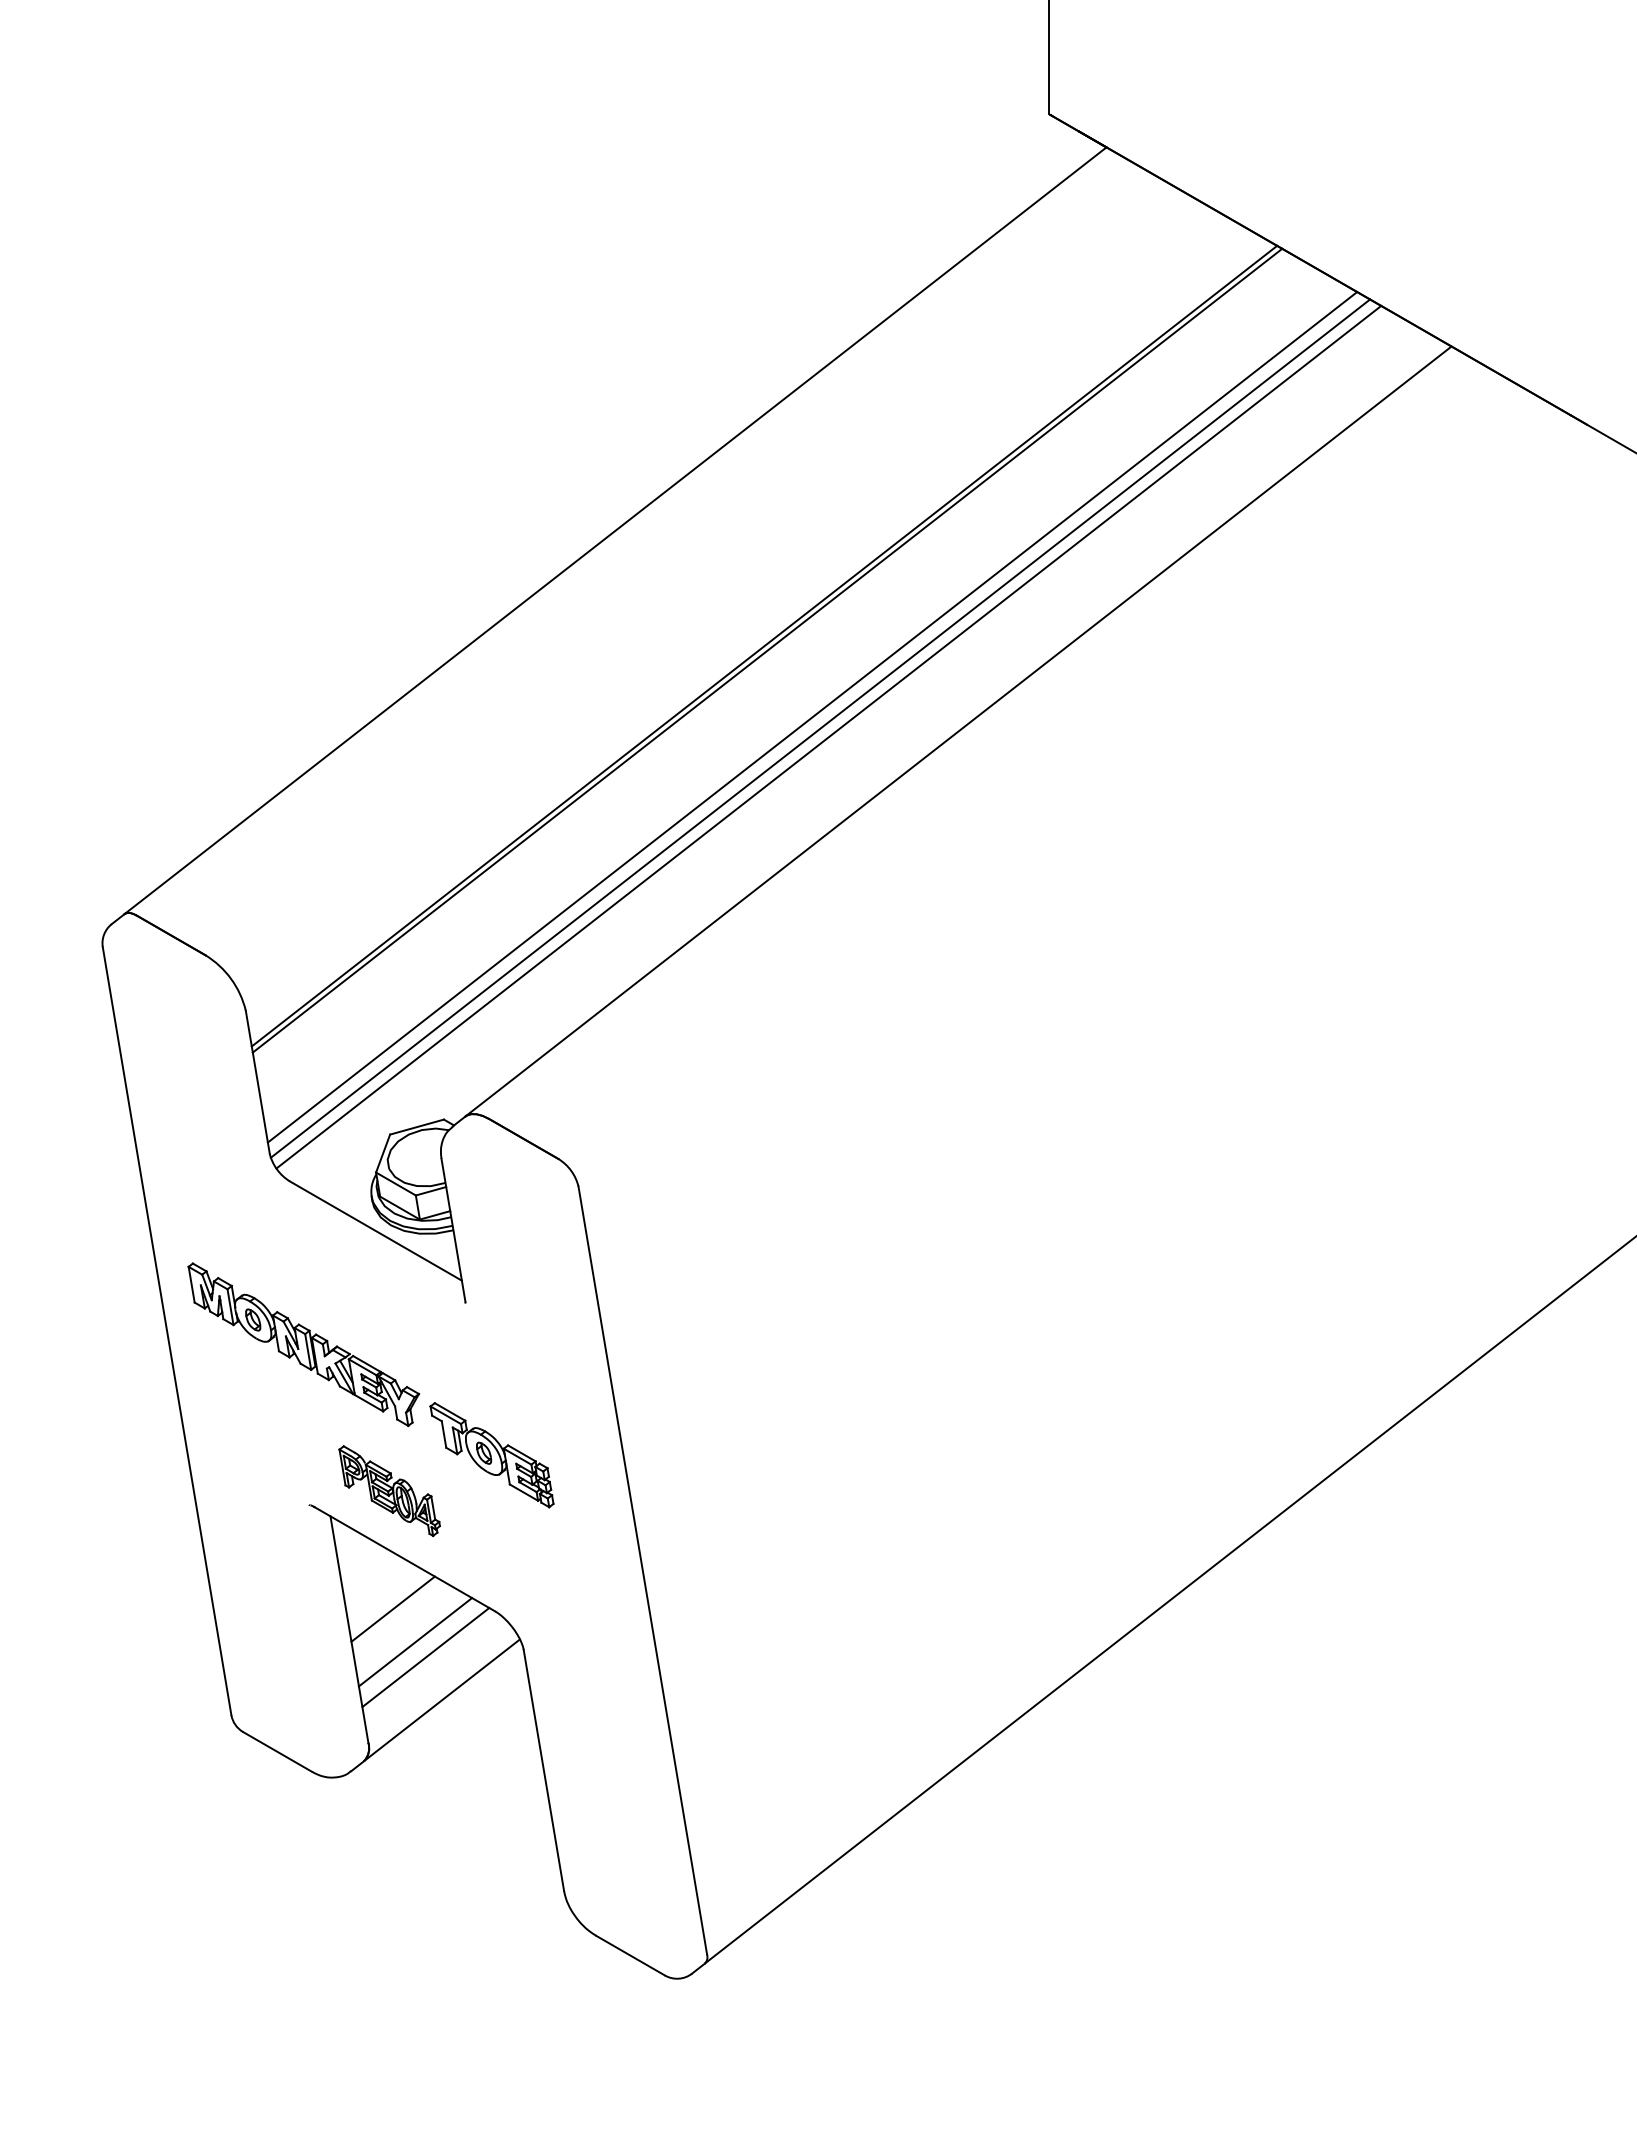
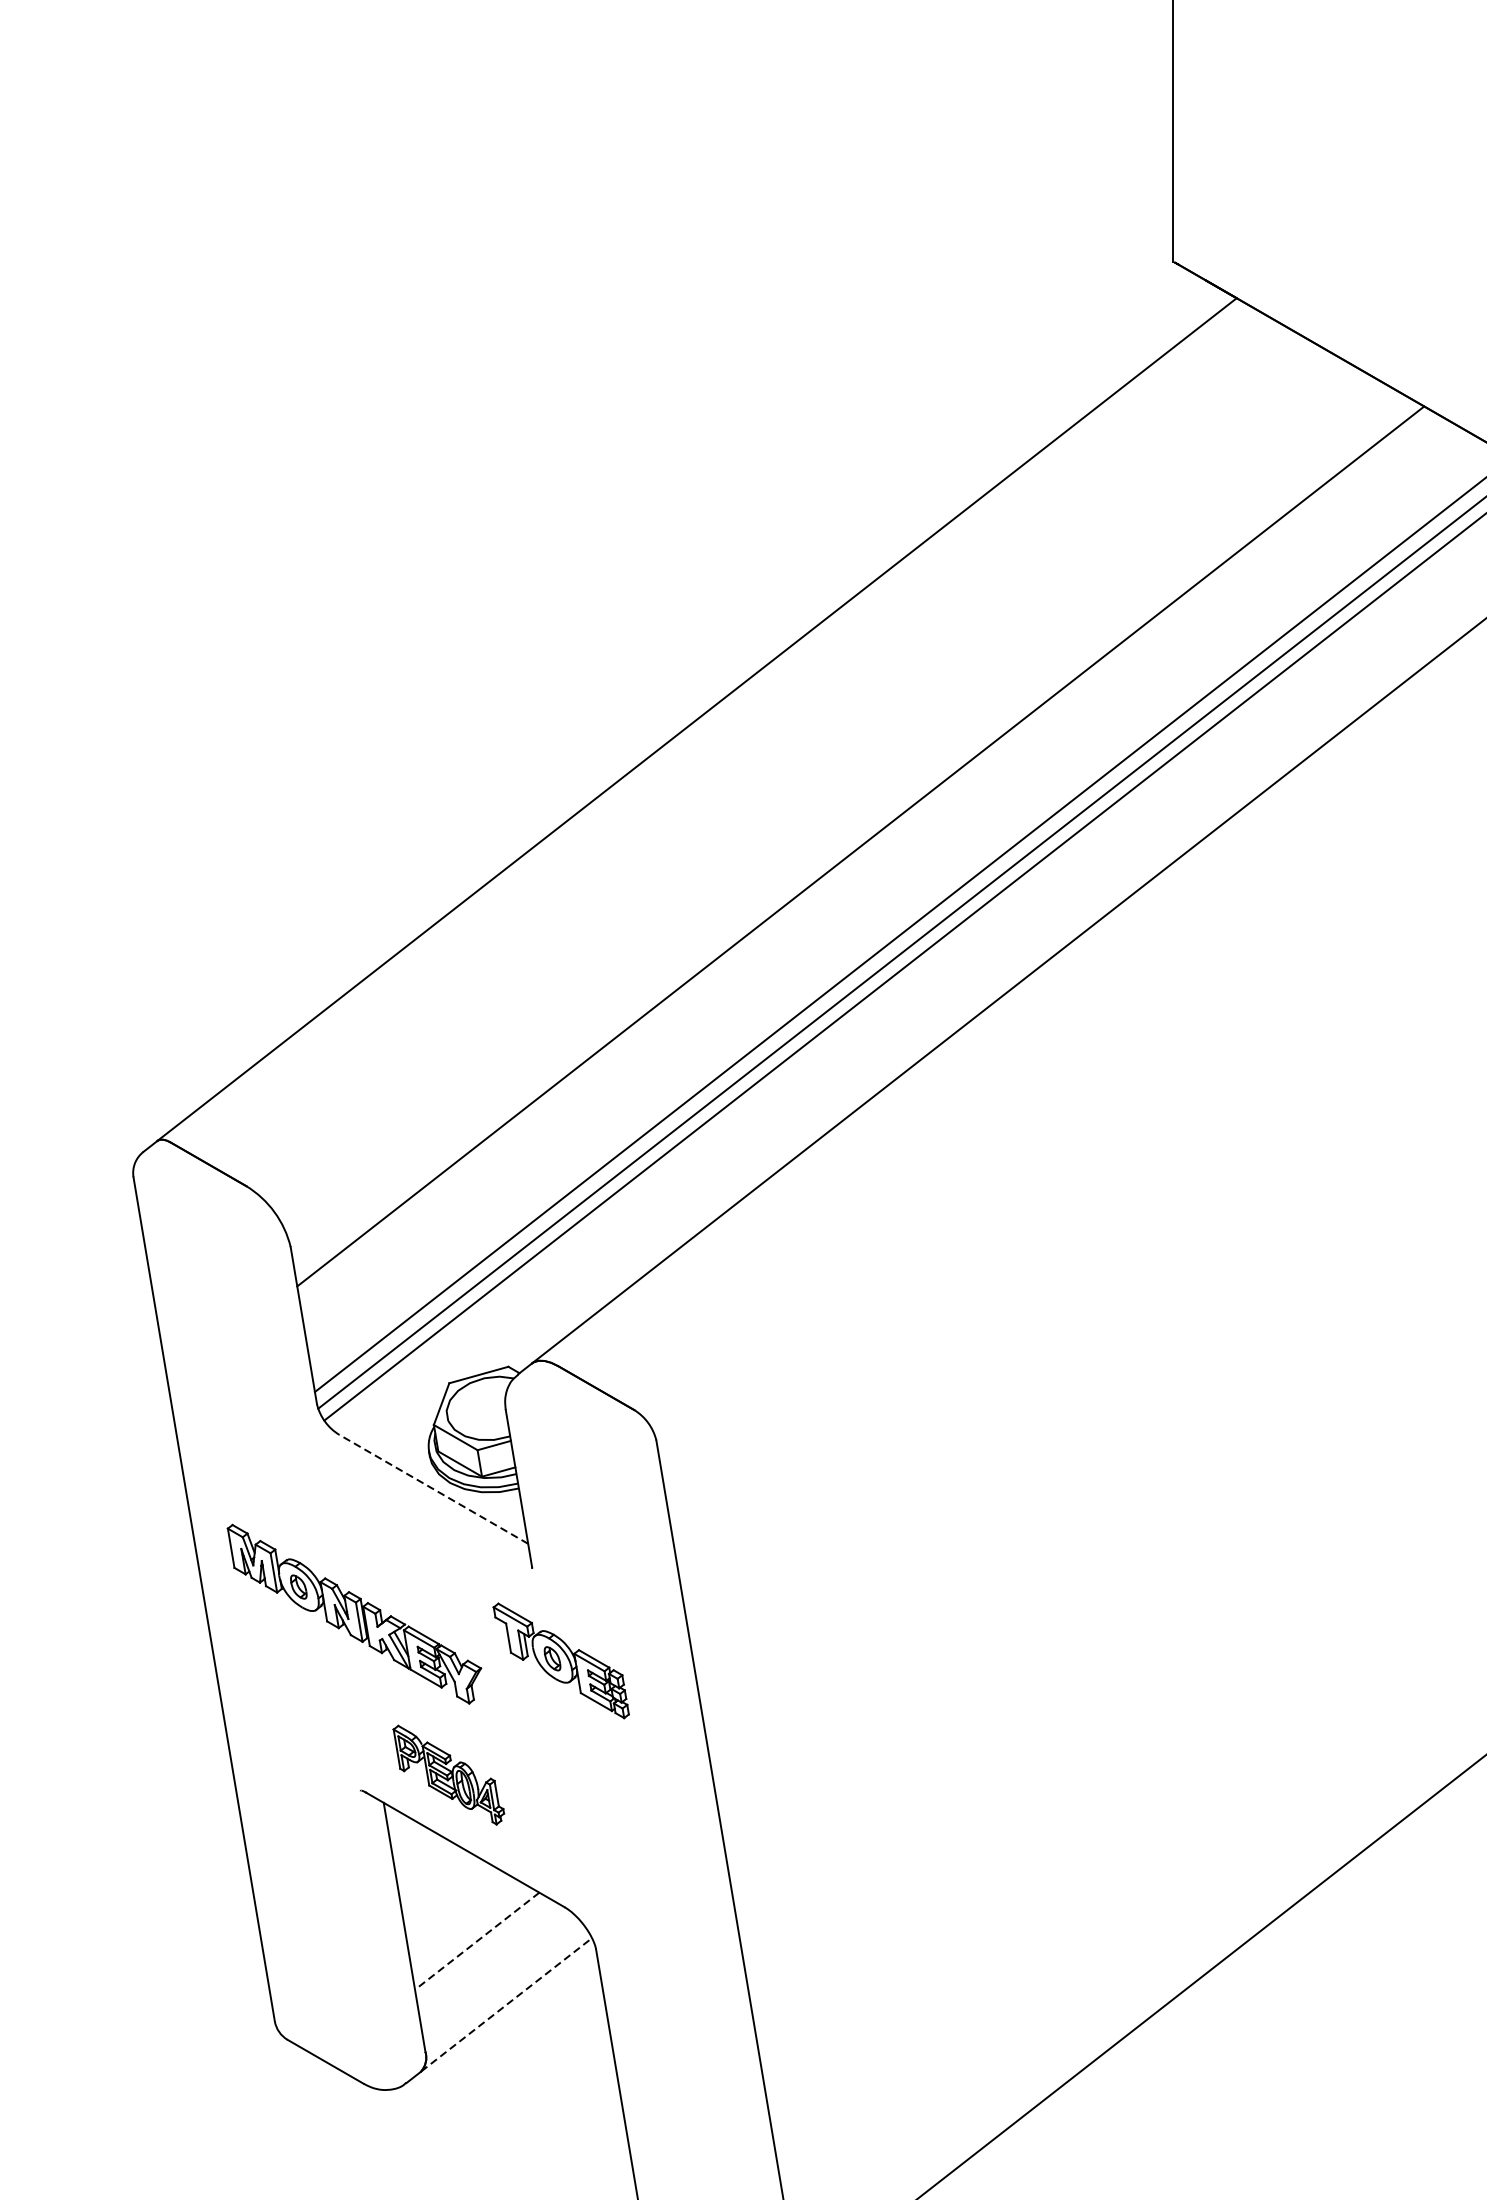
line: (767, 650) -> (864, 851), removed
line: (375, 1230) -> (433, 1488), solid -> dashed
part: (491, 1455) -> (560, 1661), moved
line: (392, 1608) -> (451, 1904), removed
line: (415, 1642) -> (477, 1941), solid -> dashed
line: (425, 1657) -> (488, 1958), removed
line: (442, 1699) -> (506, 2004), solid -> dashed

